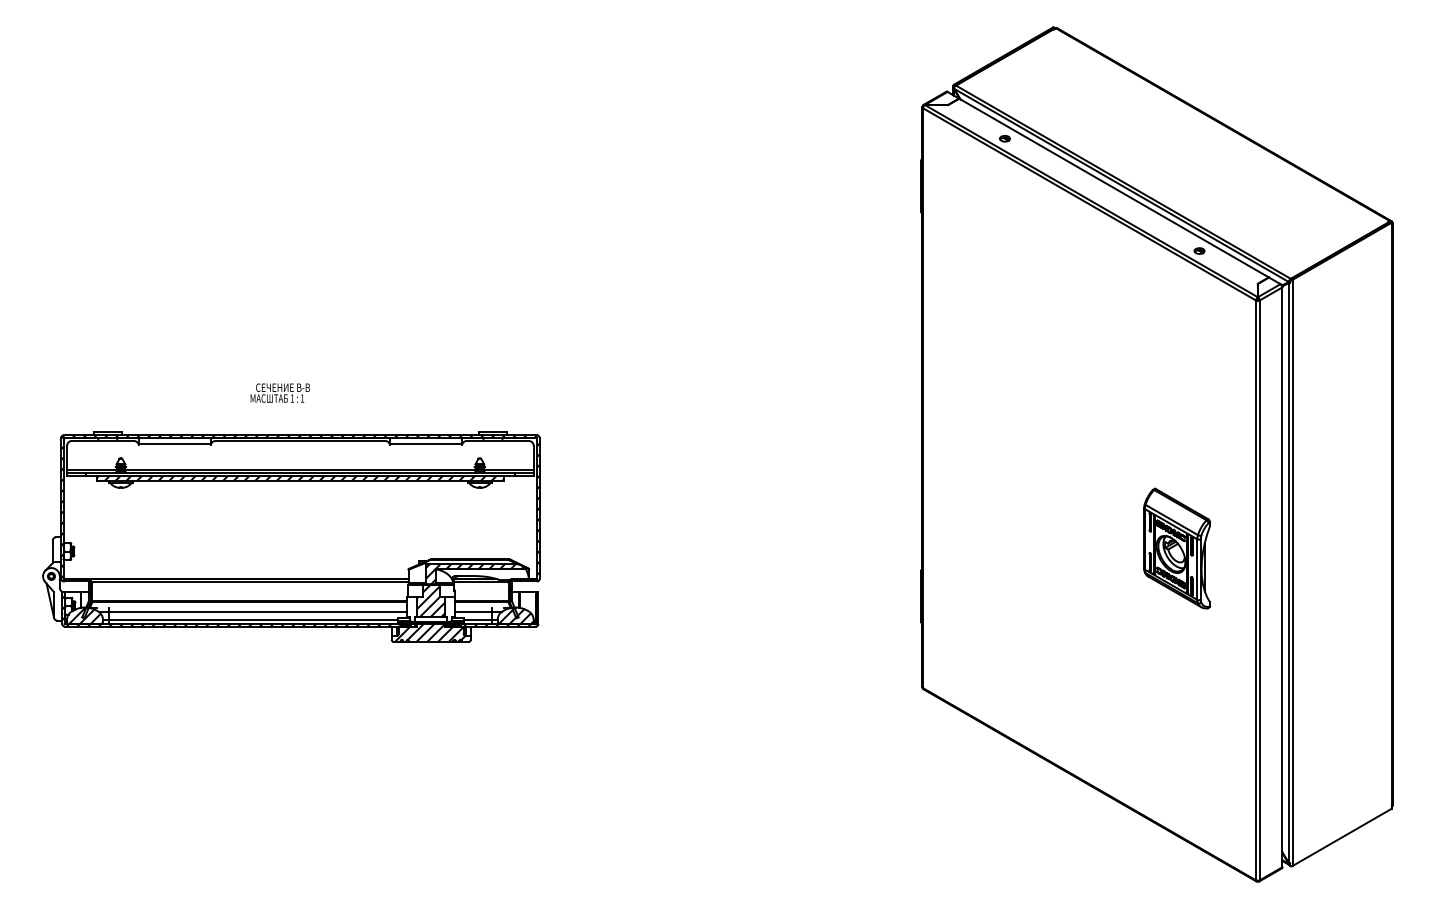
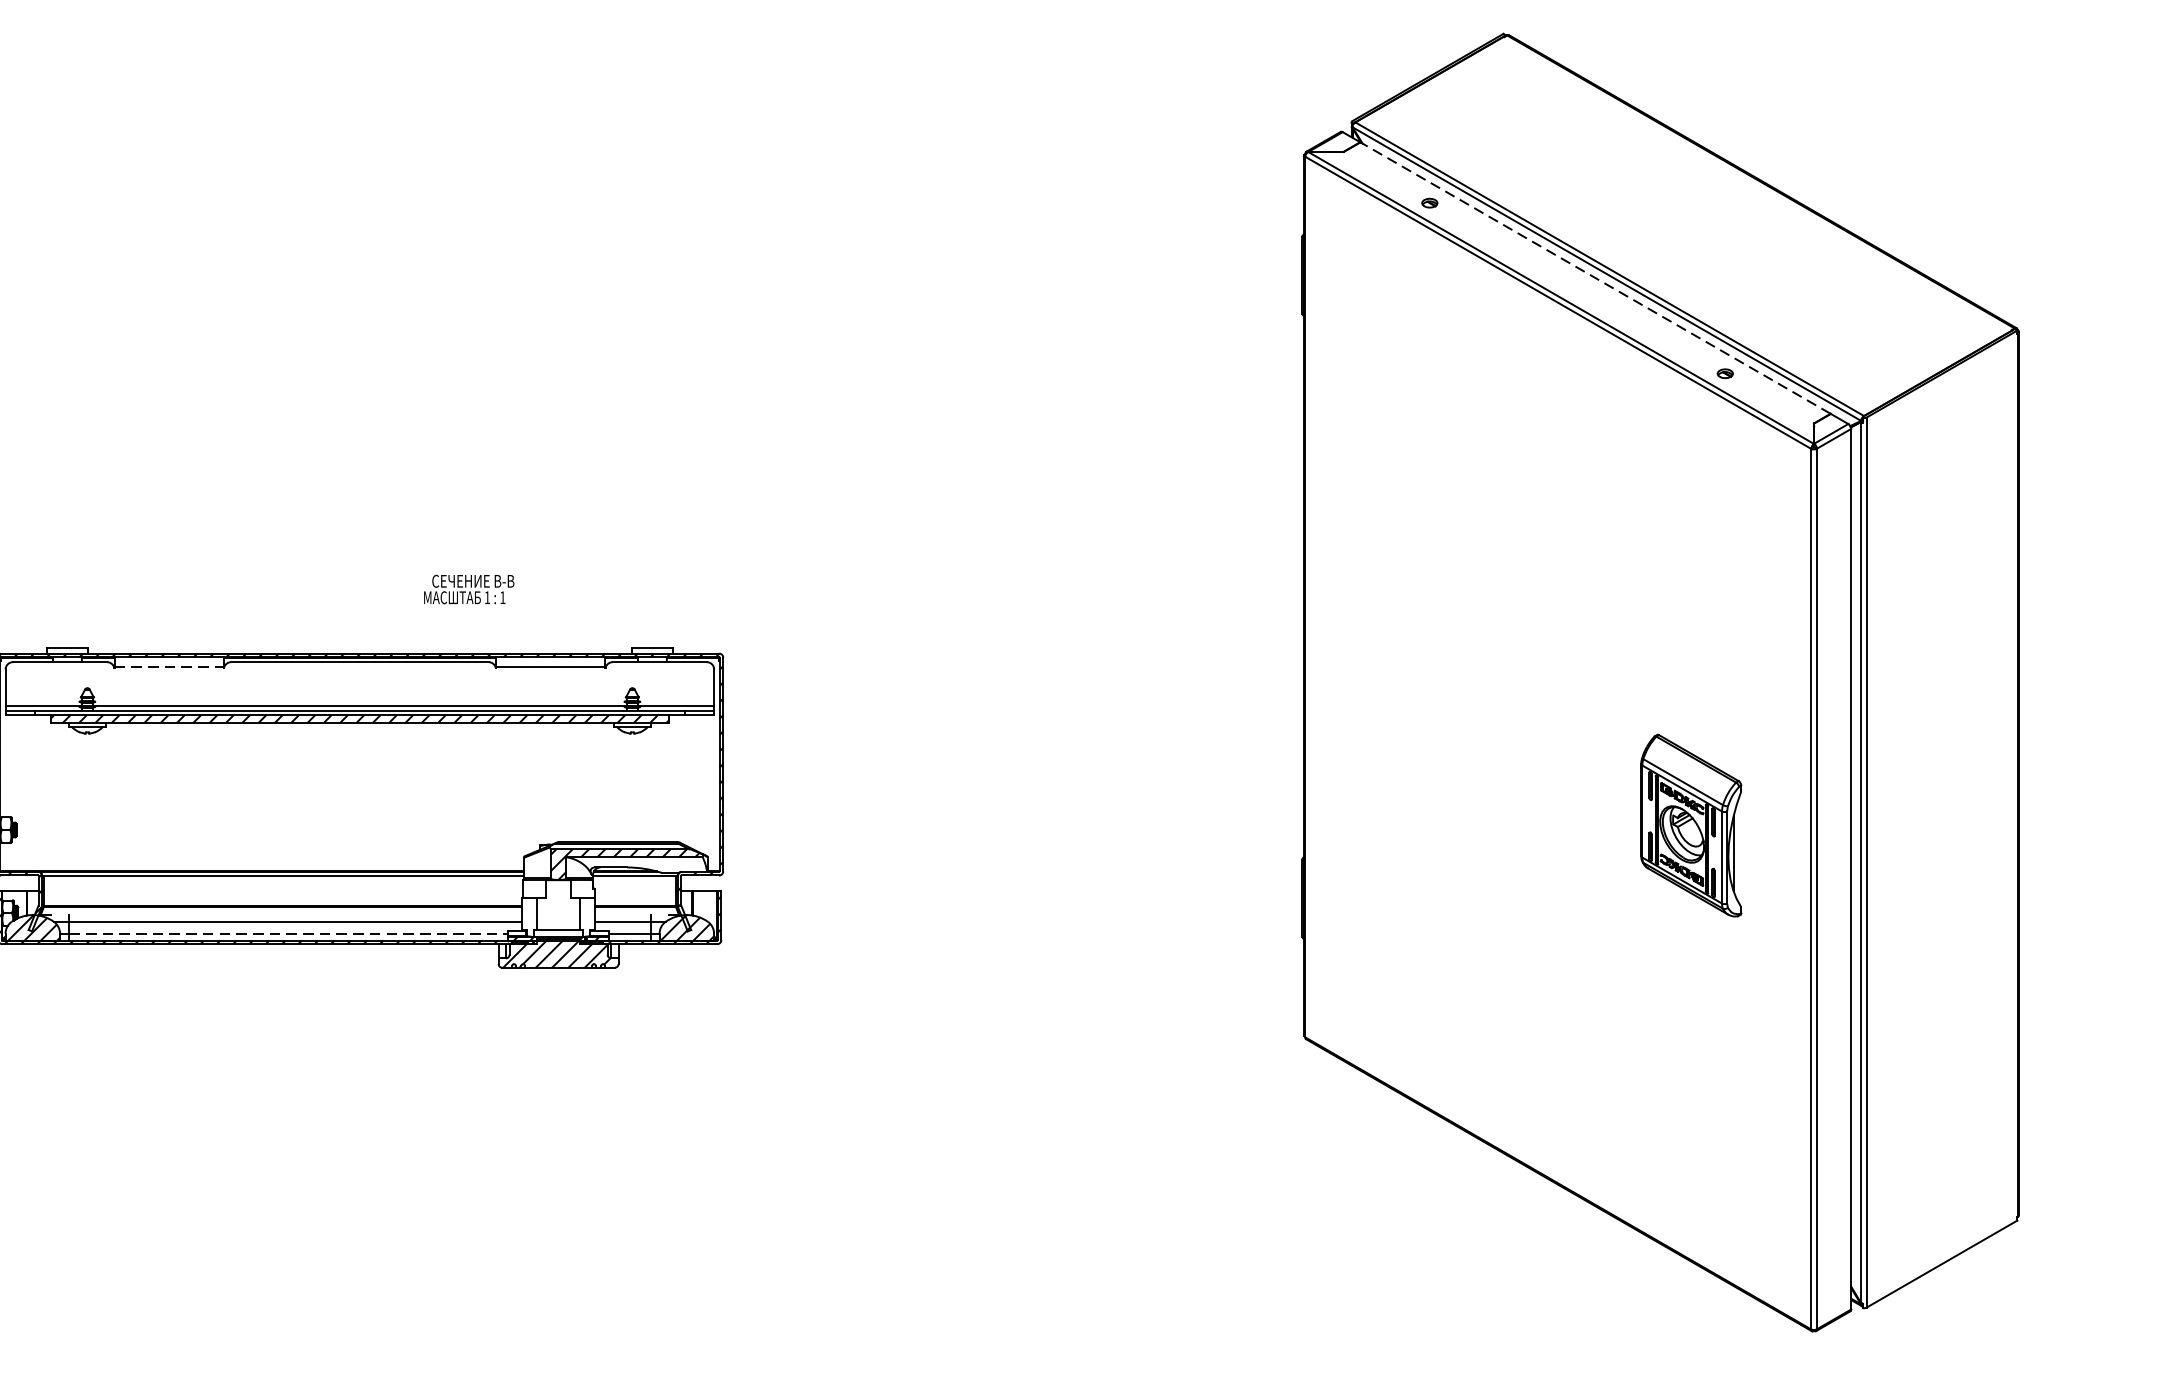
line: (1114, 188) -> (1596, 278), solid -> dashed
text: (280, 392) -> (469, 588), moved
line: (174, 444) -> (168, 667), solid -> dashed
hatch: (430, 600) -> (557, 904), removed
line: (253, 619) -> (288, 933), solid -> dashed

